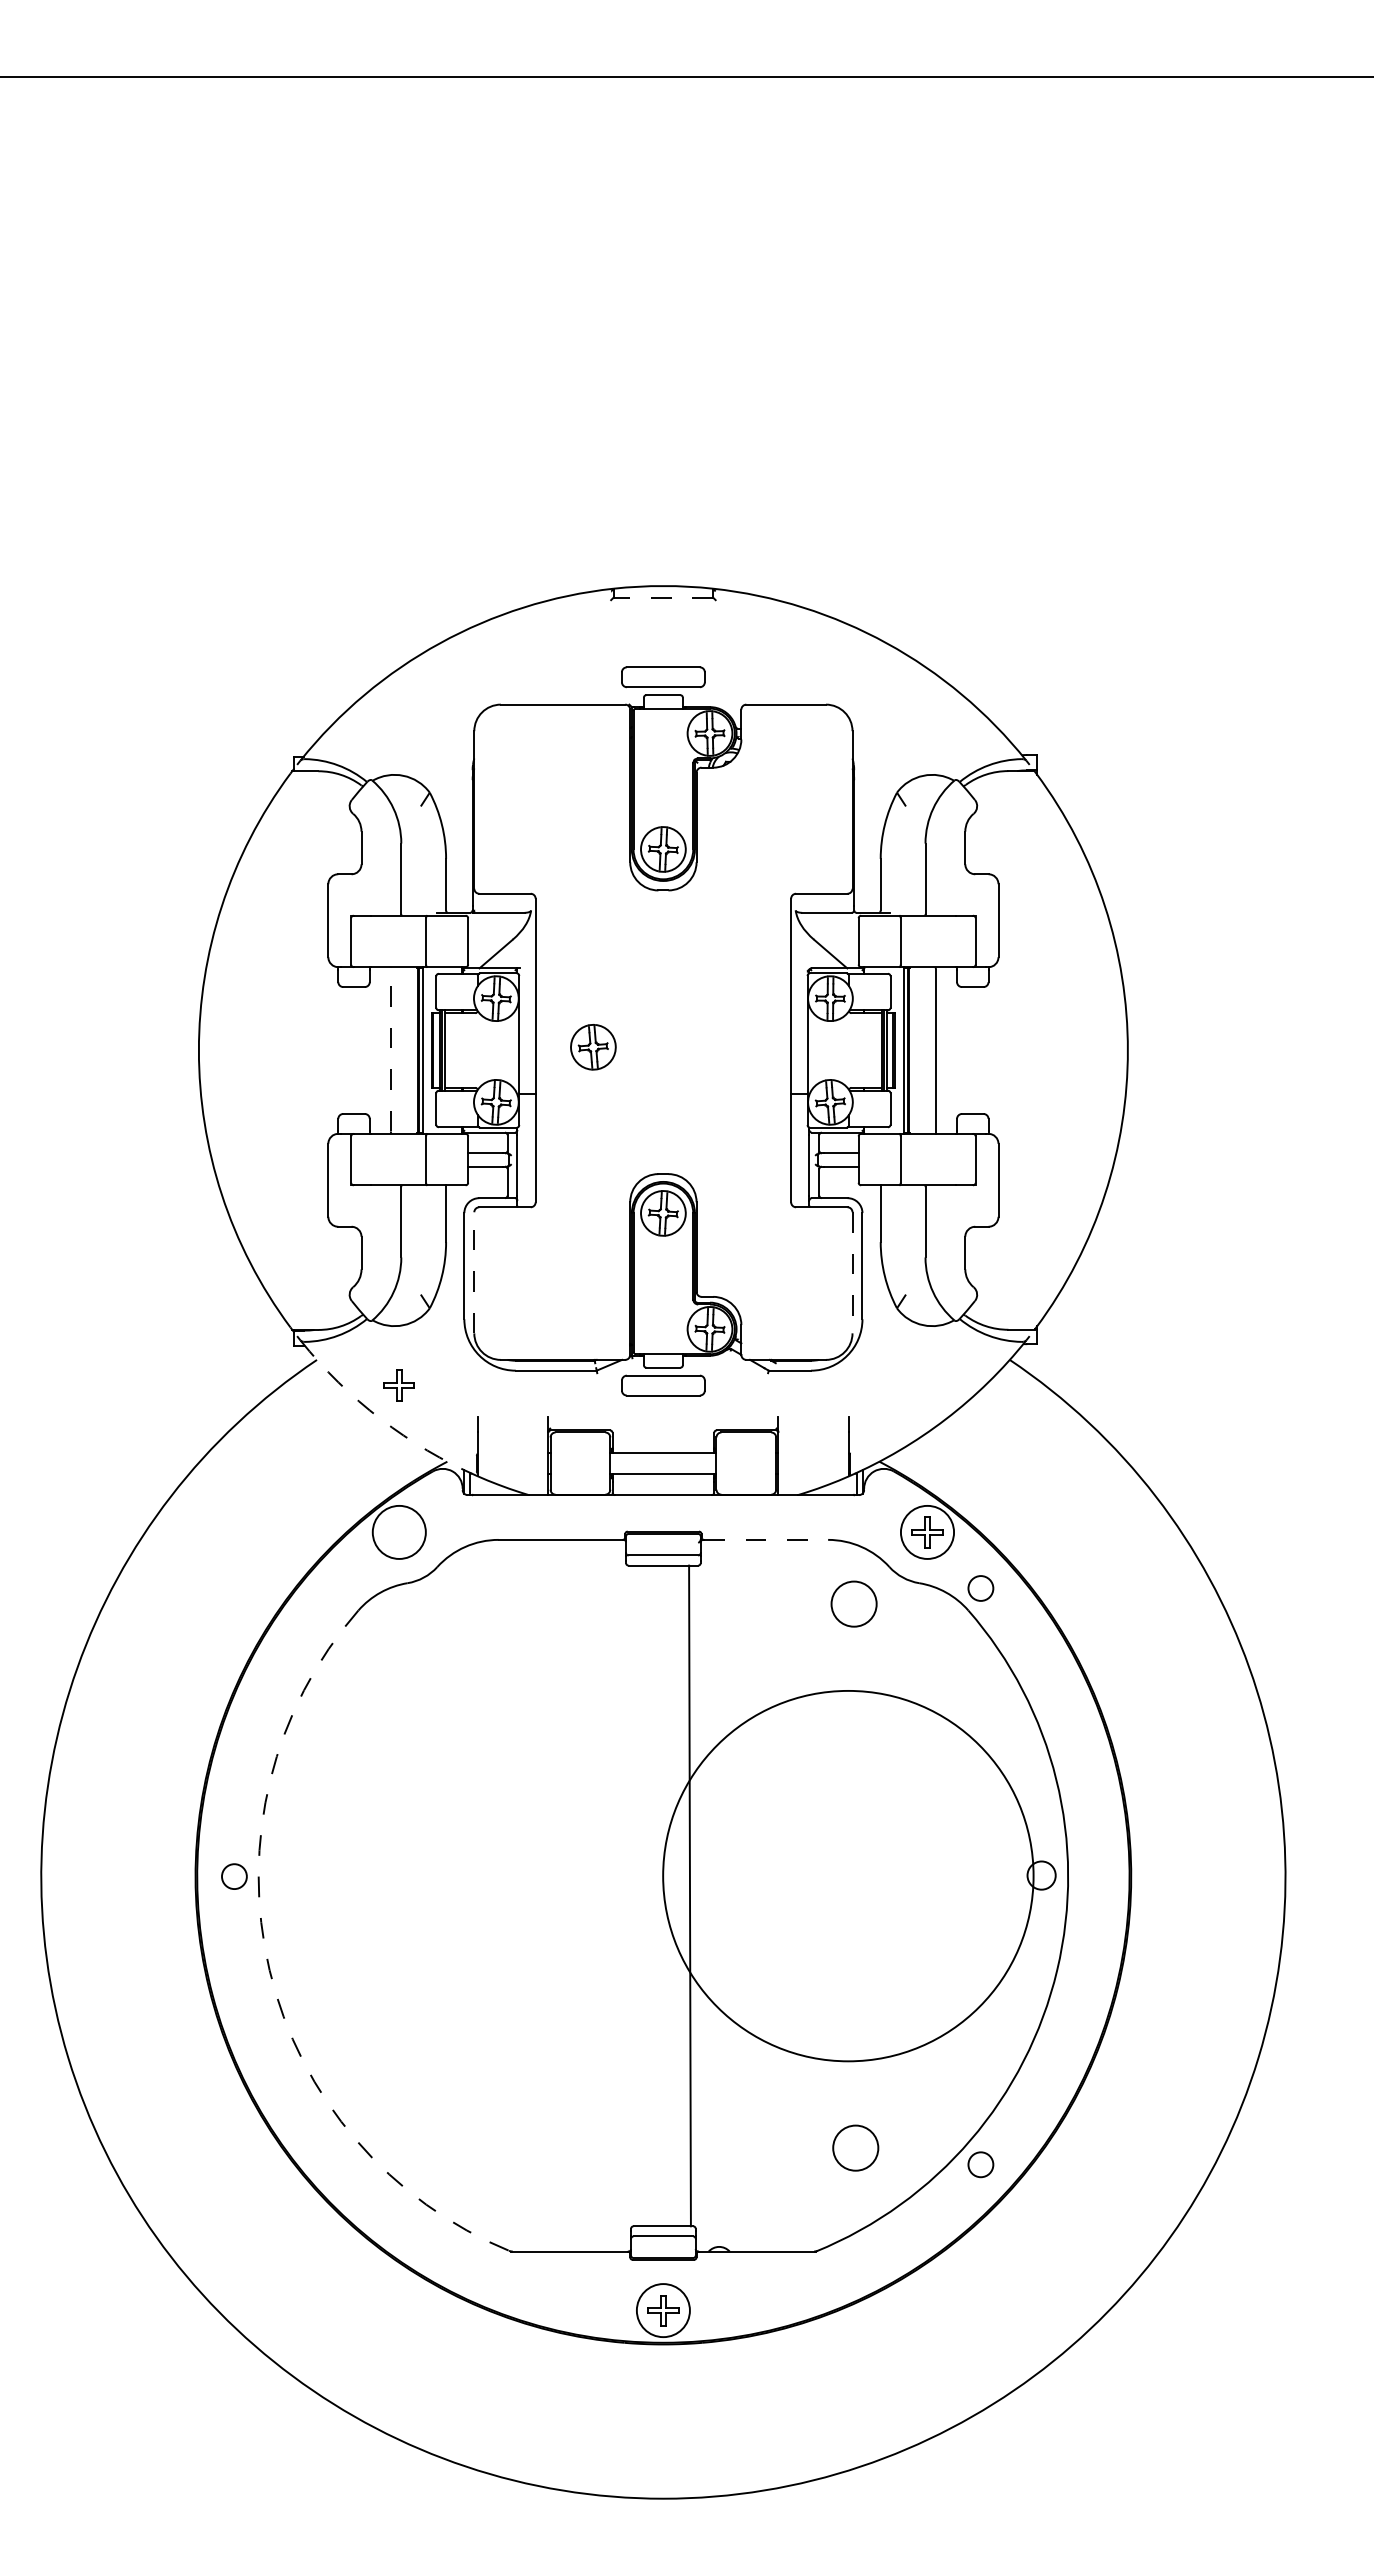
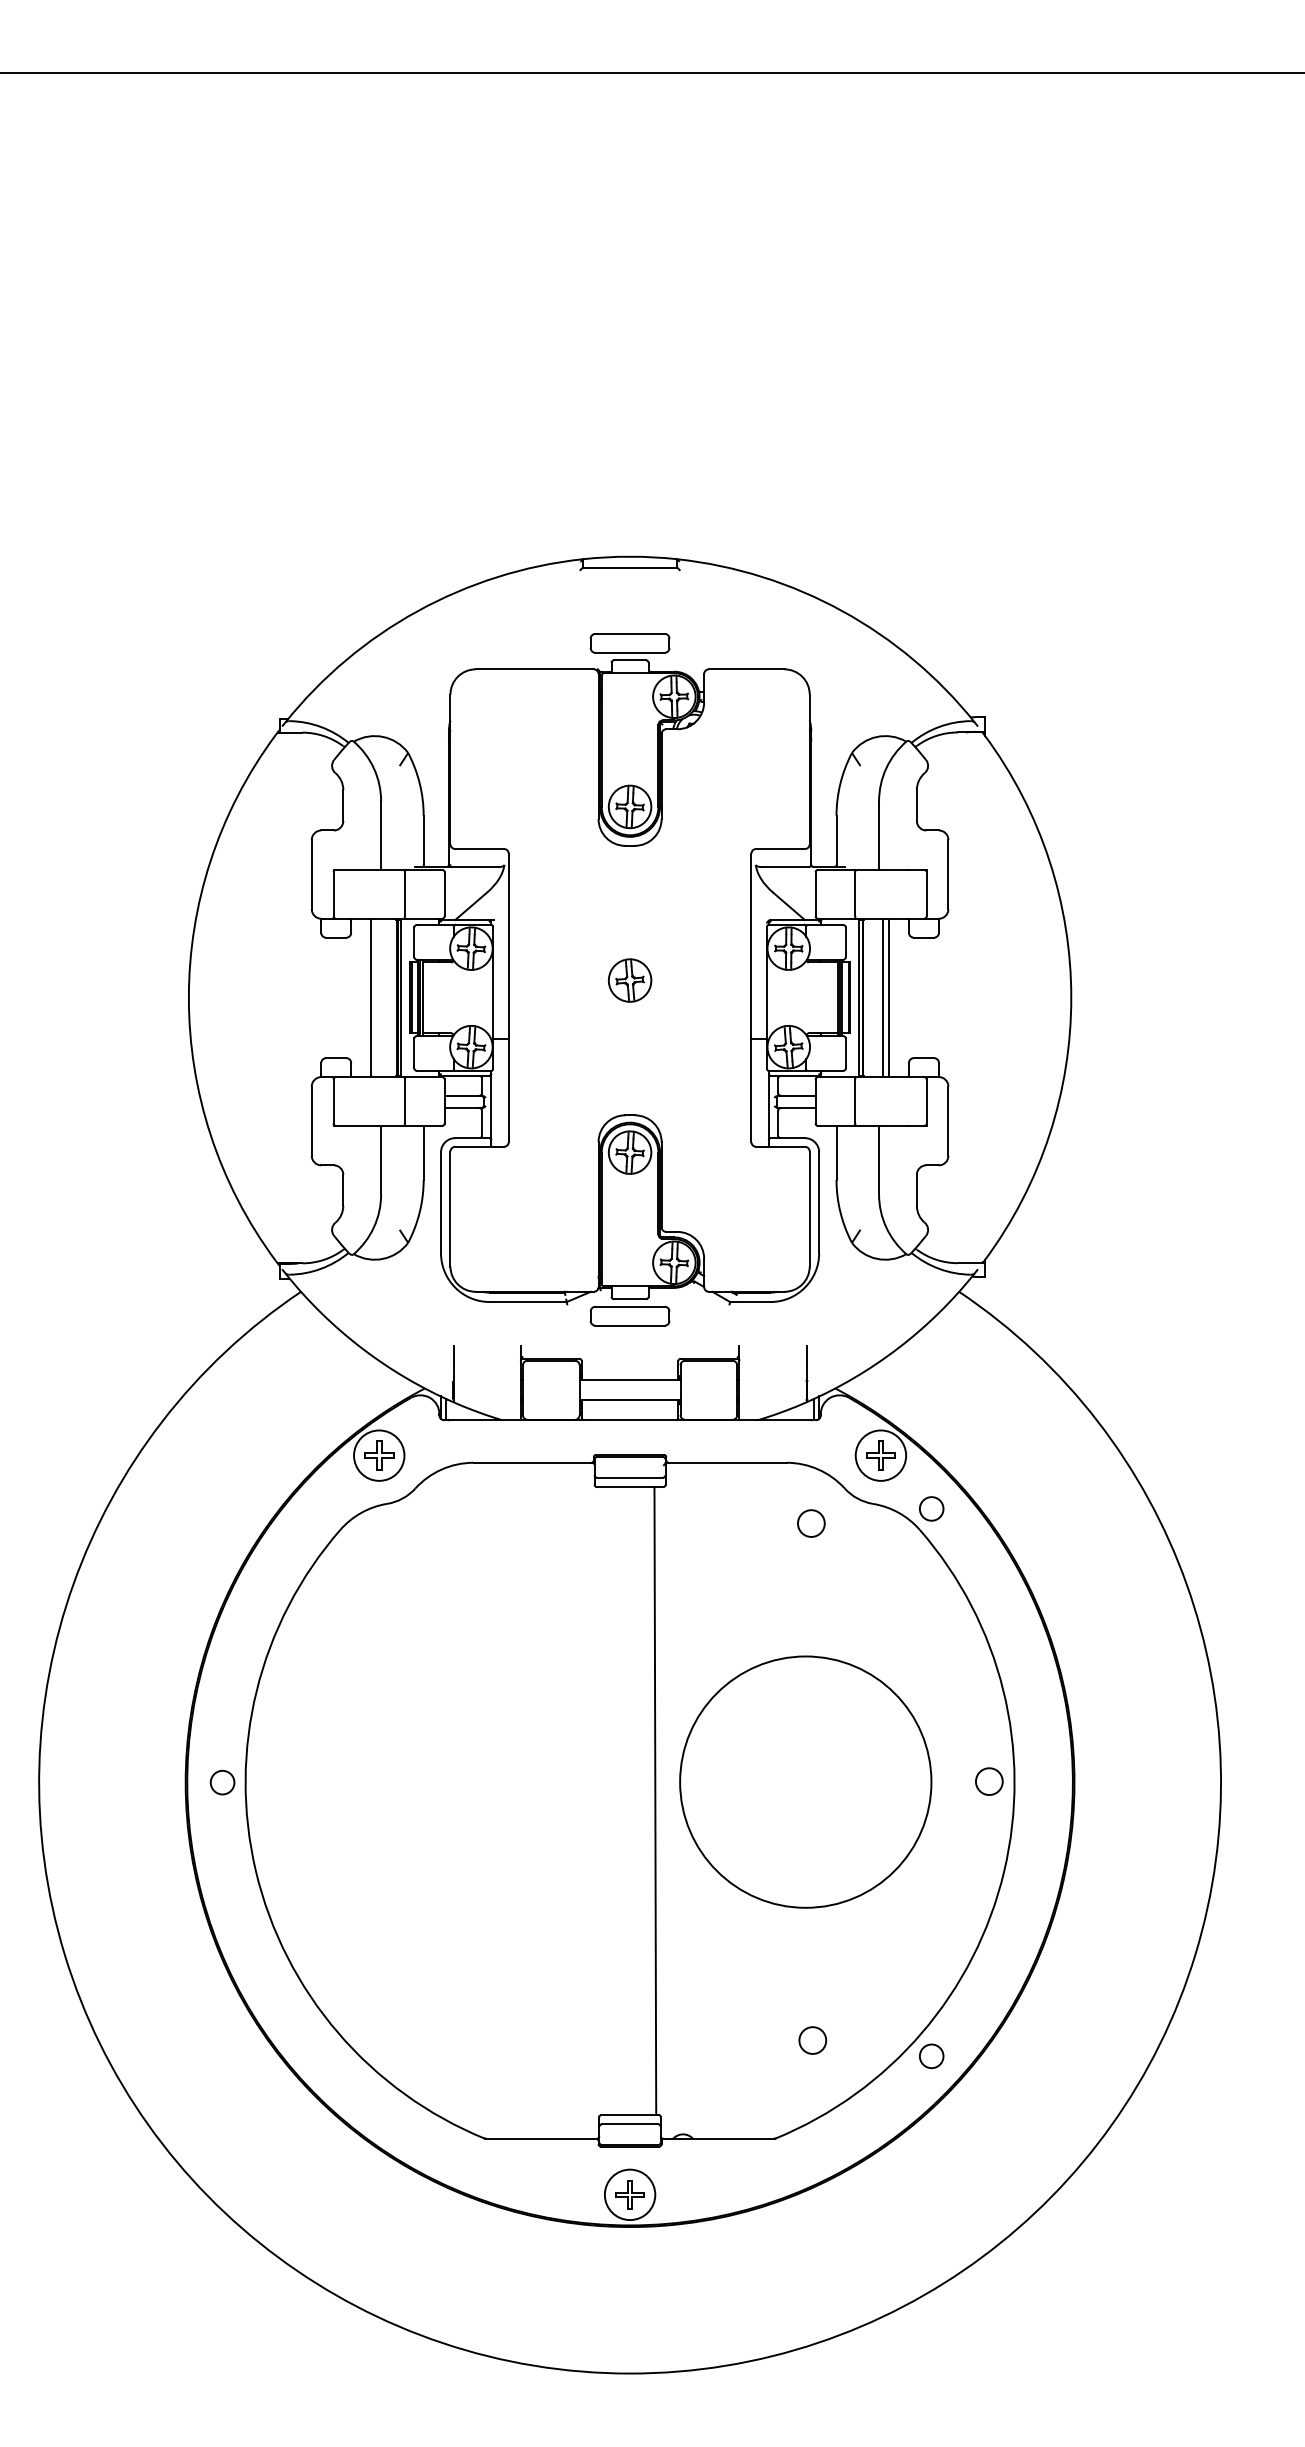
line: (663, 597) -> (630, 567), dashed -> solid
part: (593, 1047) -> (630, 980), moved
line: (390, 1048) -> (370, 995), dashed -> solid
line: (929, 1050) -> (882, 997), added
line: (474, 1272) -> (450, 1208), dashed -> solid
line: (852, 1272) -> (809, 1208), dashed -> solid
part: (398, 1385) -> (378, 1455), moved
arc: (380, 1419) -> (361, 1348), dashed -> solid
line: (766, 1539) -> (728, 1462), dashed -> solid
circle: (854, 1603) -> (811, 1523), size x0.62
circle: (848, 1875) -> (805, 1781), size x0.71
arc: (269, 1970) -> (255, 1871), dashed -> solid
circle: (855, 2148) -> (812, 2040), size x0.62

